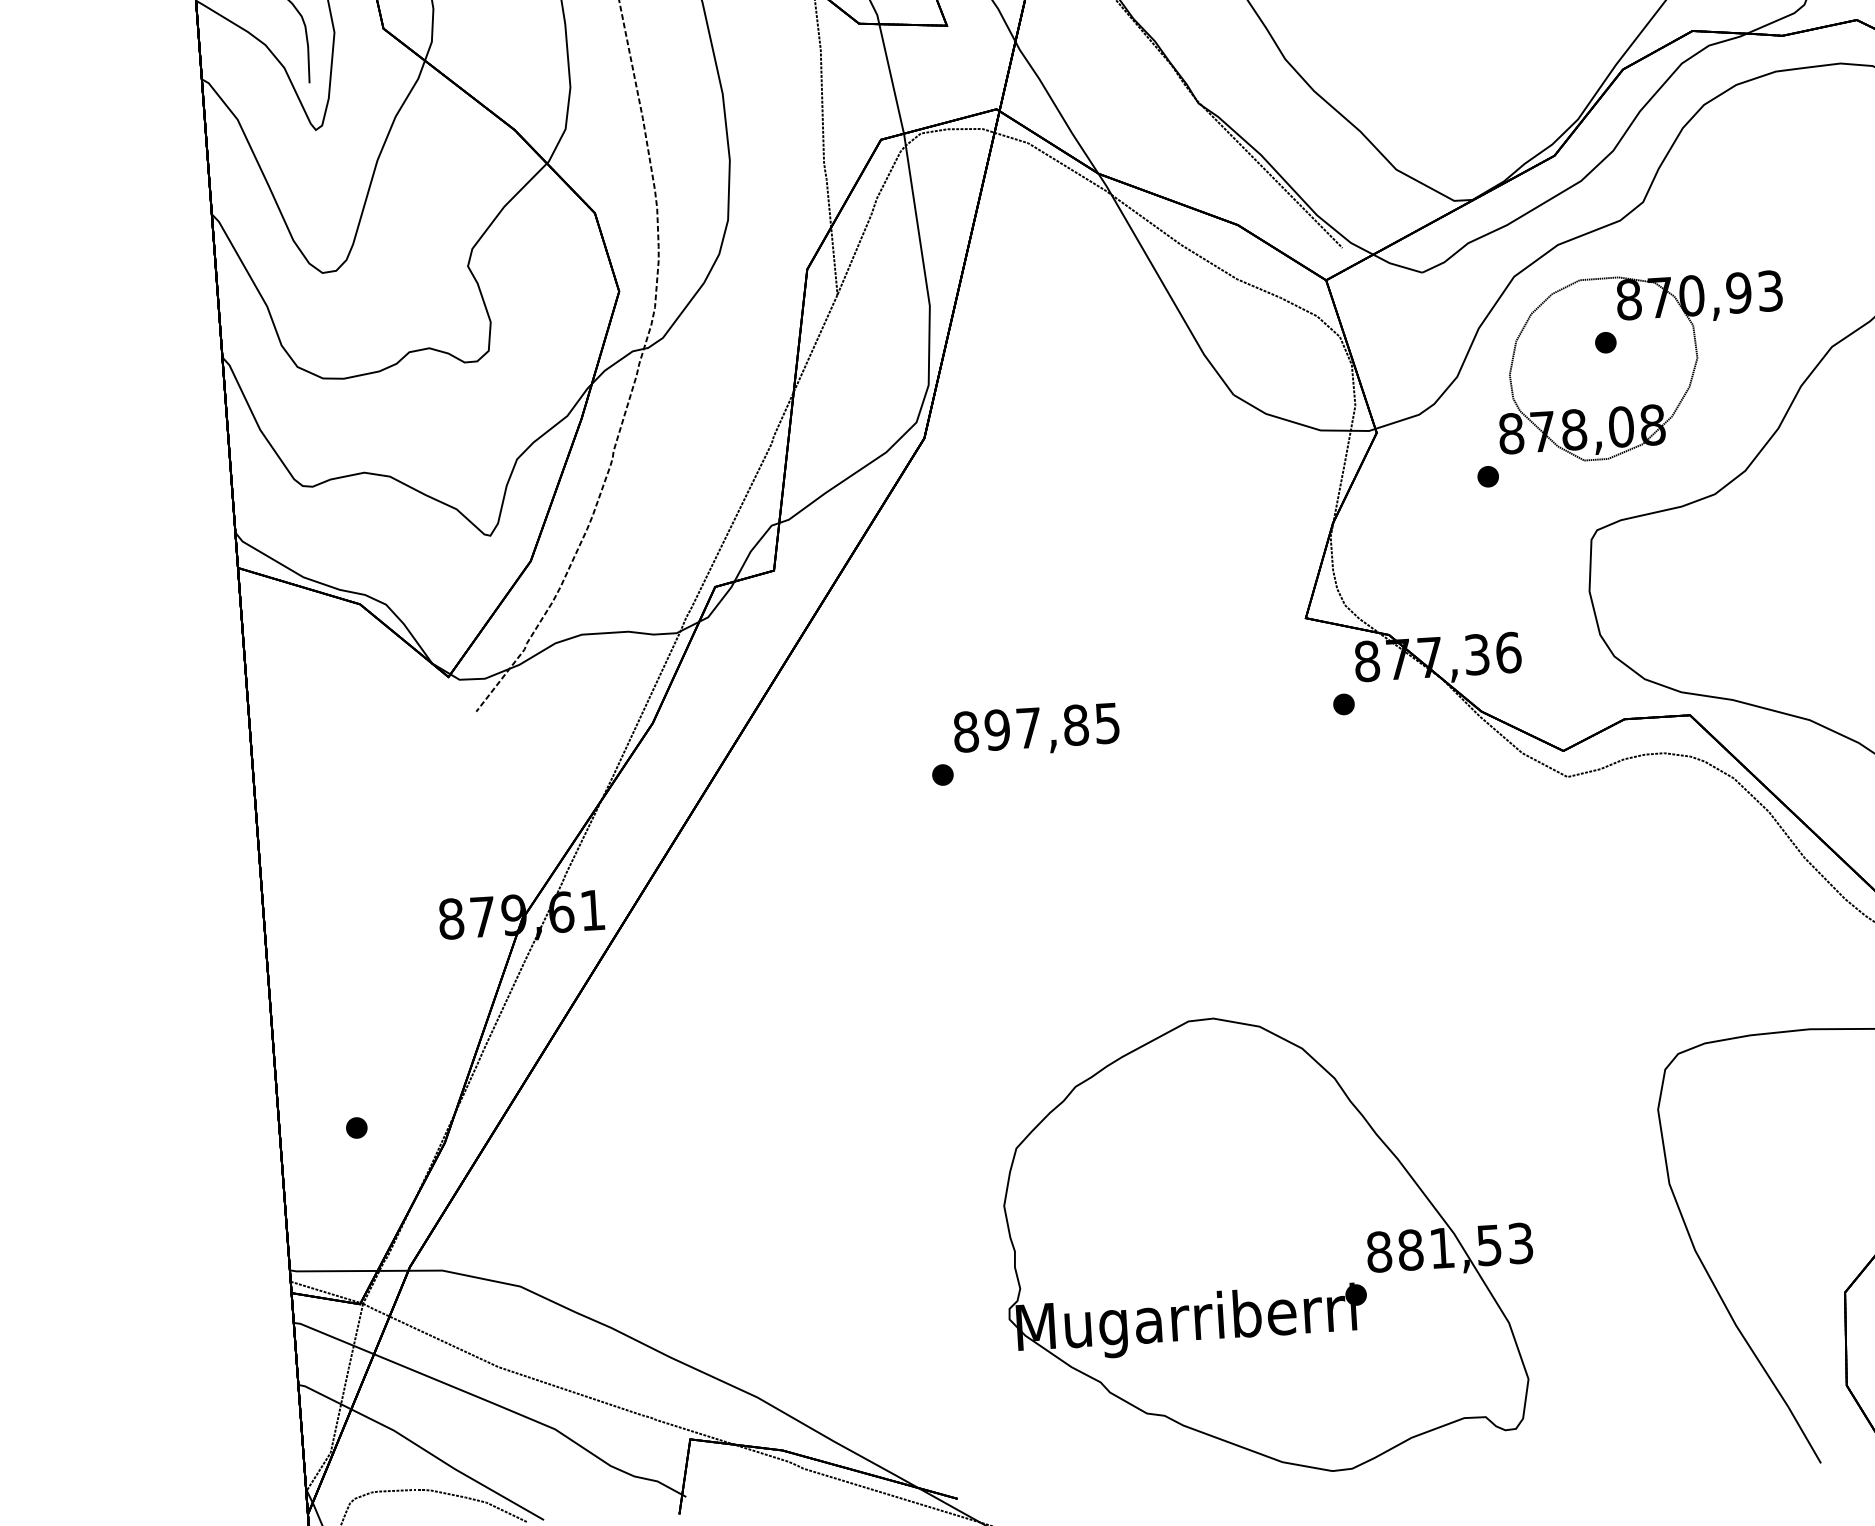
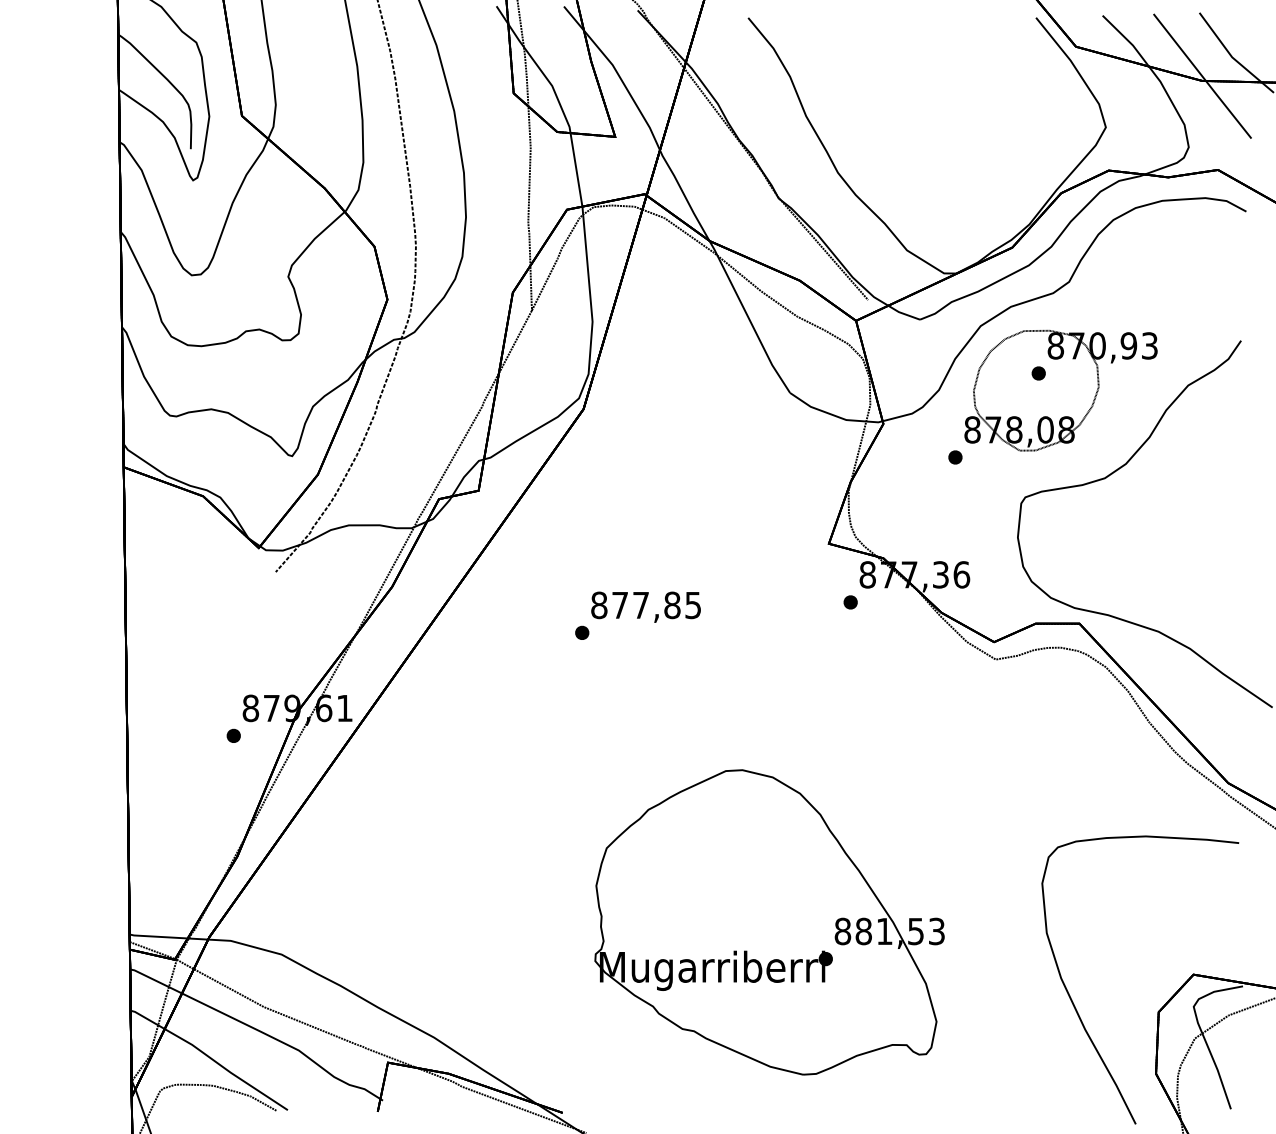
text: (997, 730) -> (620, 605), 897,85 -> 877,85
part: (356, 1127) -> (233, 735), moved
part: (1268, 1245) -> (769, 922), moved

